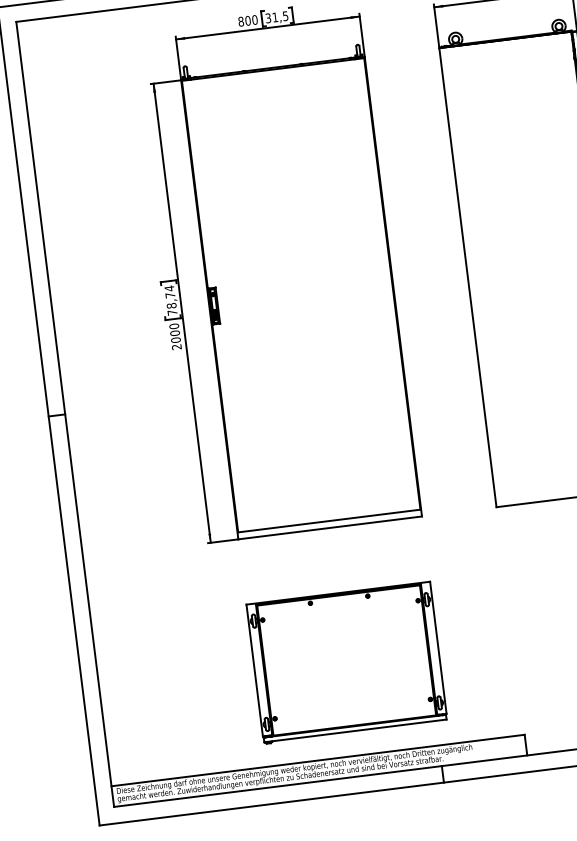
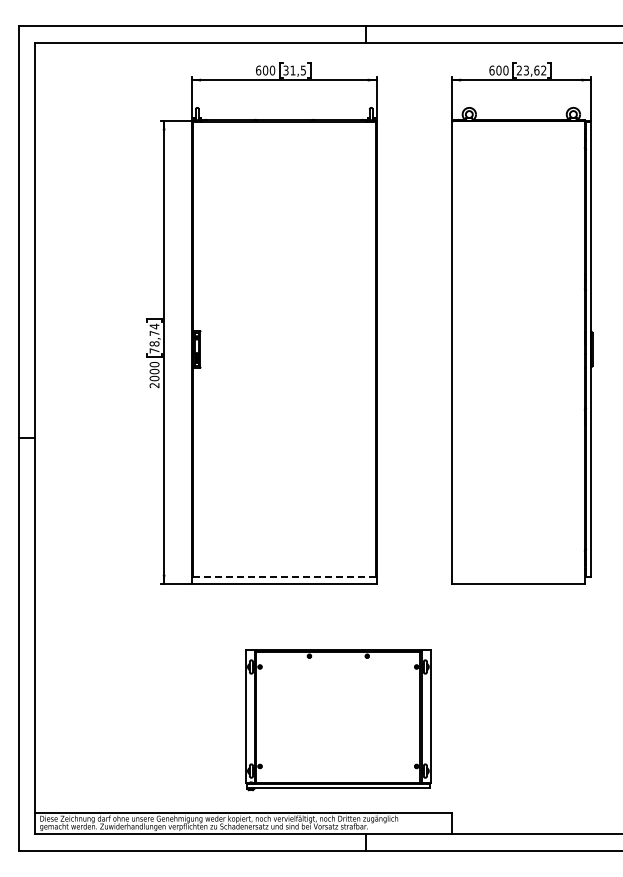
text: (241, 21) -> (258, 70), 800 -> 600
line: (329, 520) -> (284, 576), solid -> dashed
part: (347, 663) -> (338, 720), moved

